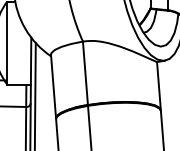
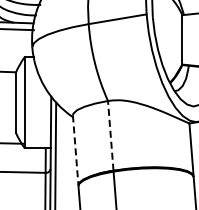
line: (85, 72) -> (110, 135), solid -> dashed
line: (53, 86) -> (75, 150), solid -> dashed

